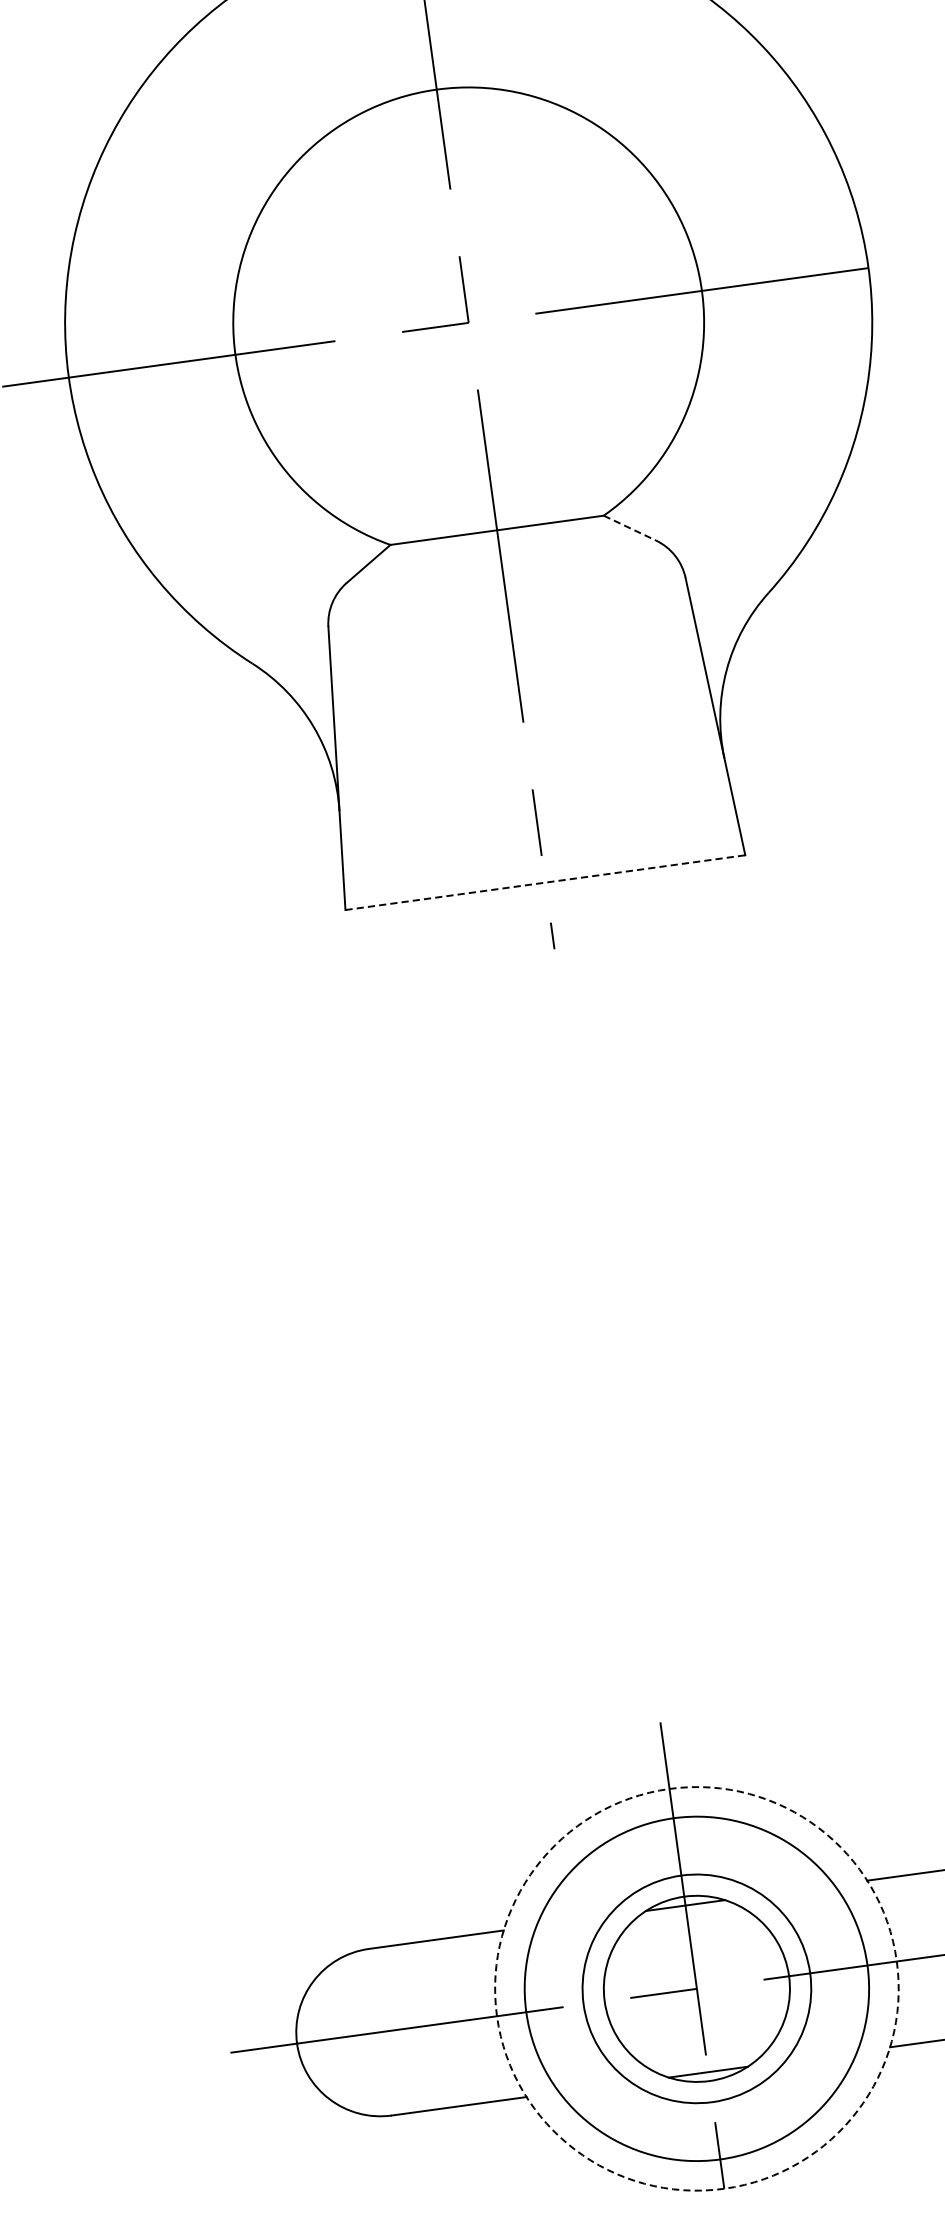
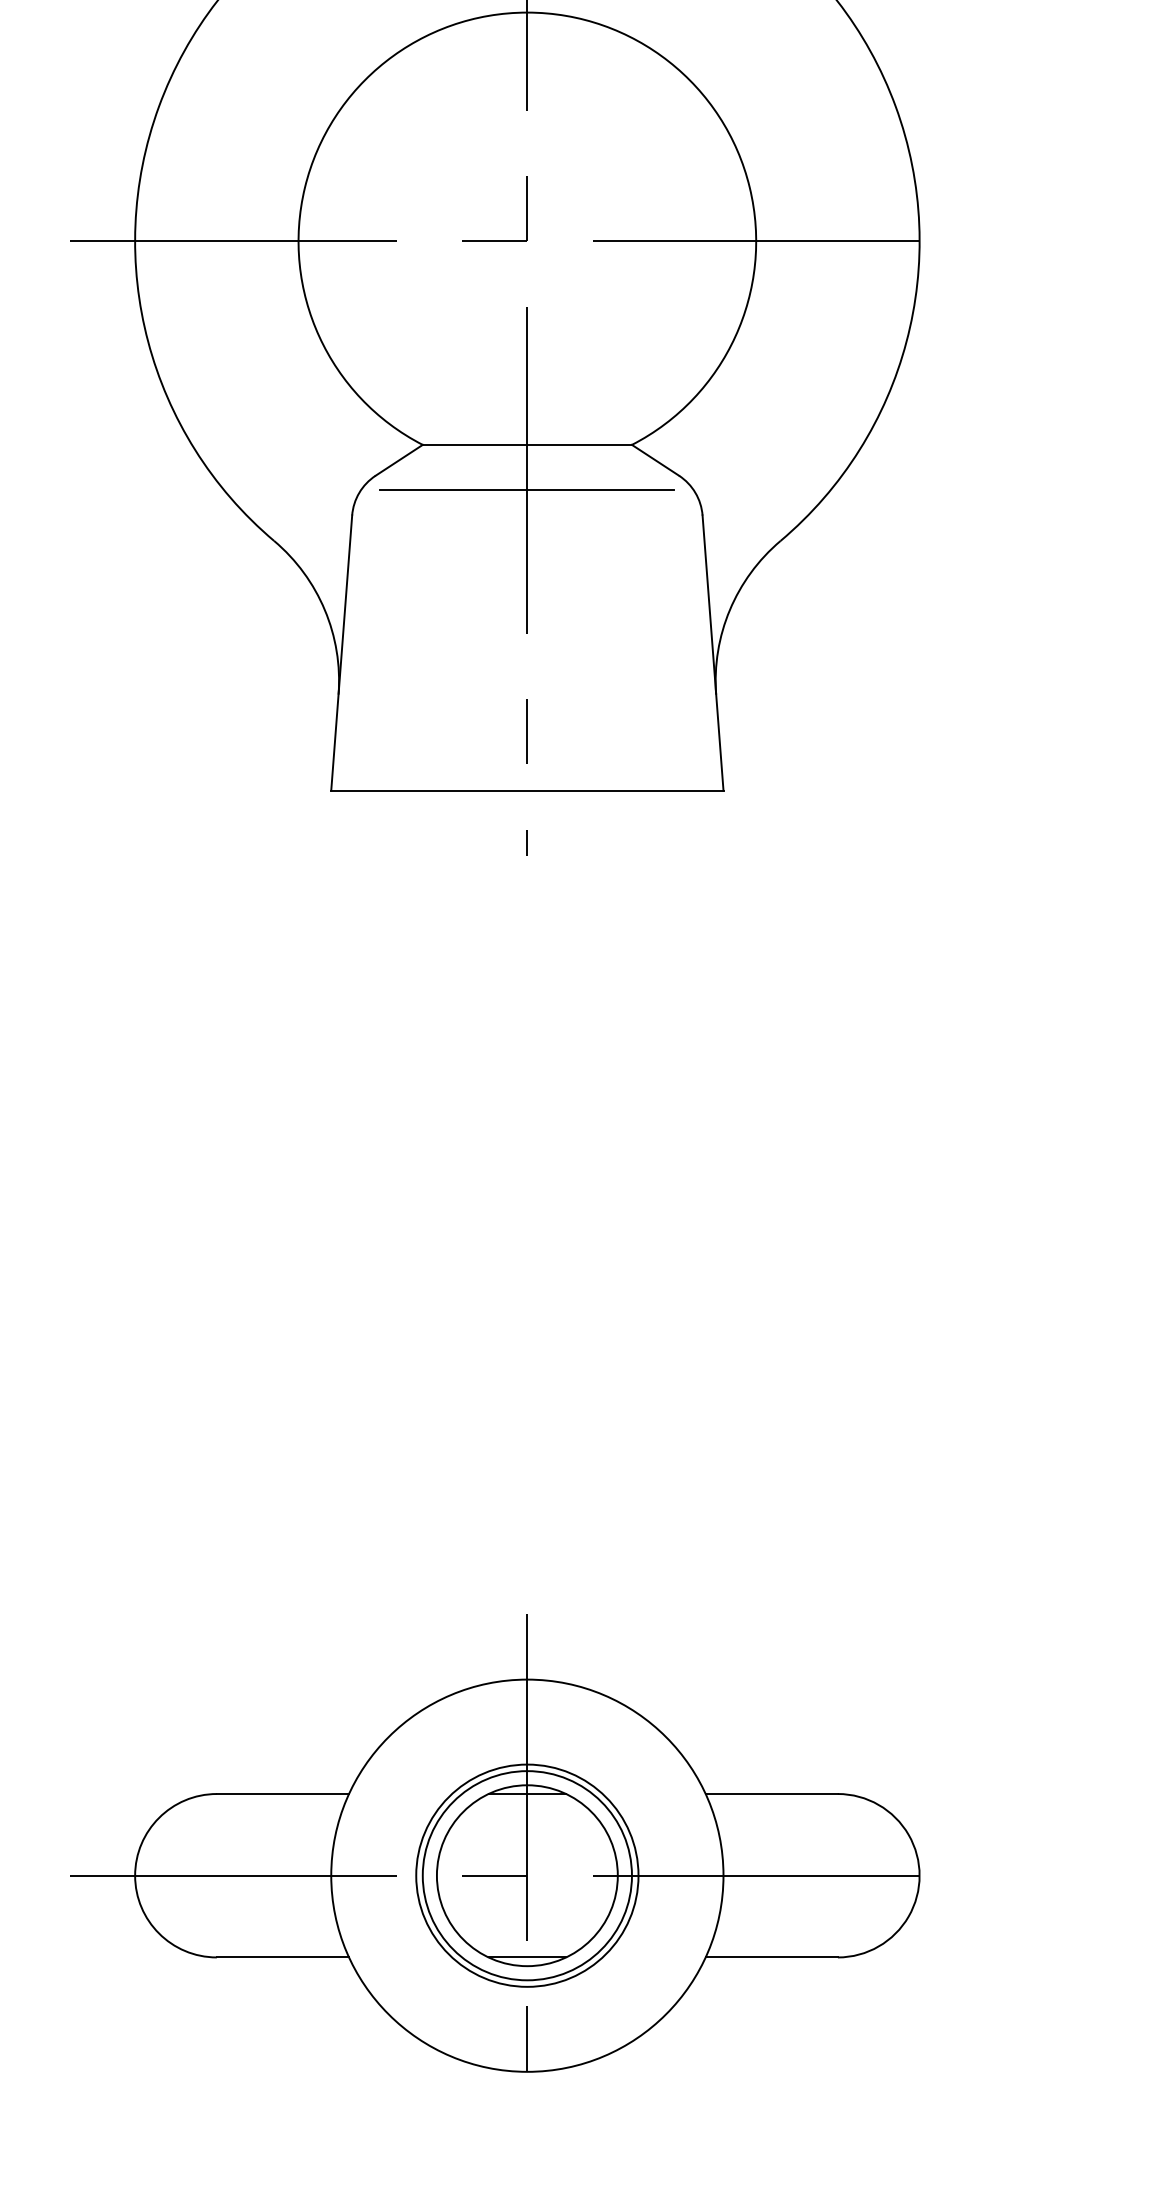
line: (629, 528) -> (655, 460), dashed -> solid
line: (503, 575) -> (527, 489), added
line: (545, 882) -> (527, 790), dashed -> solid
circle: (695, 1988) -> (526, 1875), size x0.62
circle: (697, 1988) -> (527, 1875), dashed -> solid

